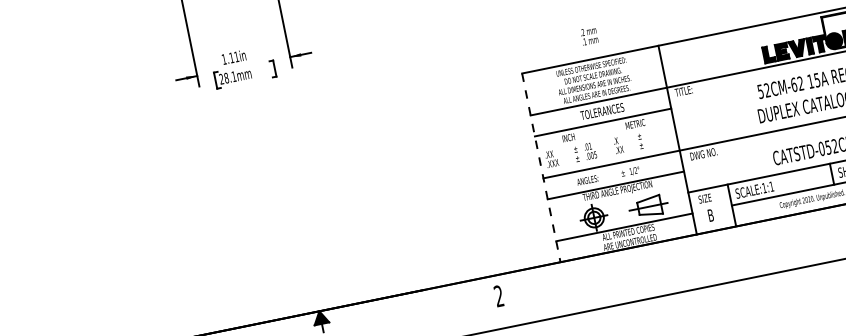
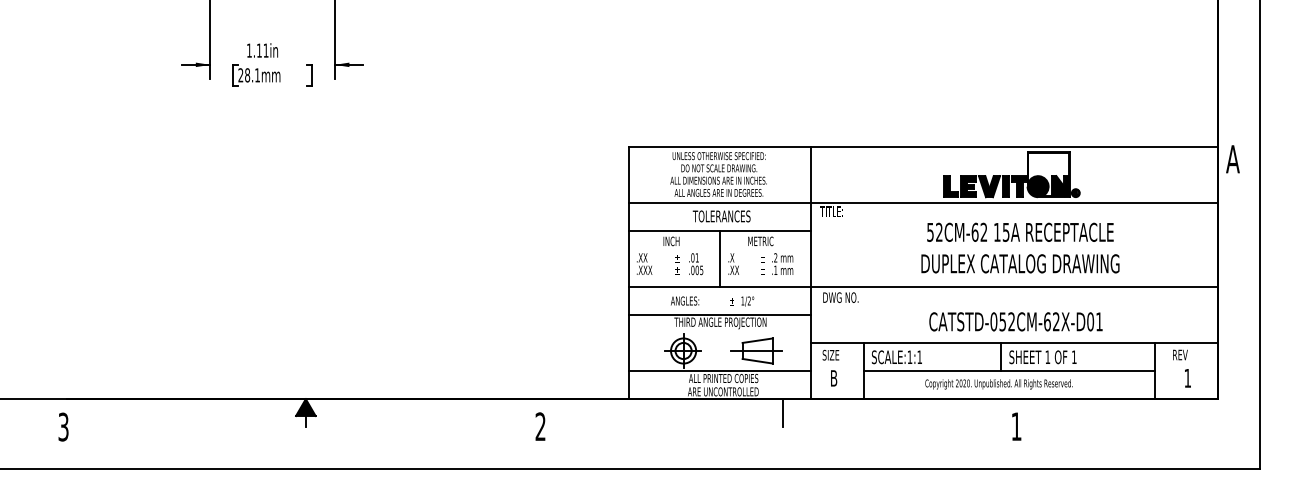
text: (589, 35) -> (782, 263), moved
line: (607, 143) -> (719, 258), added
line: (541, 168) -> (628, 273), dashed -> solid
line: (677, 249) -> (782, 413), added

